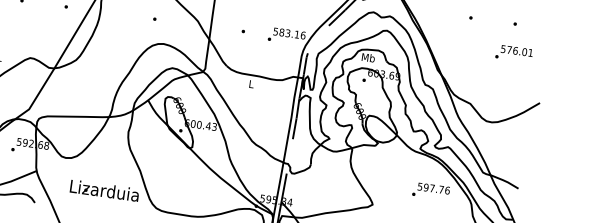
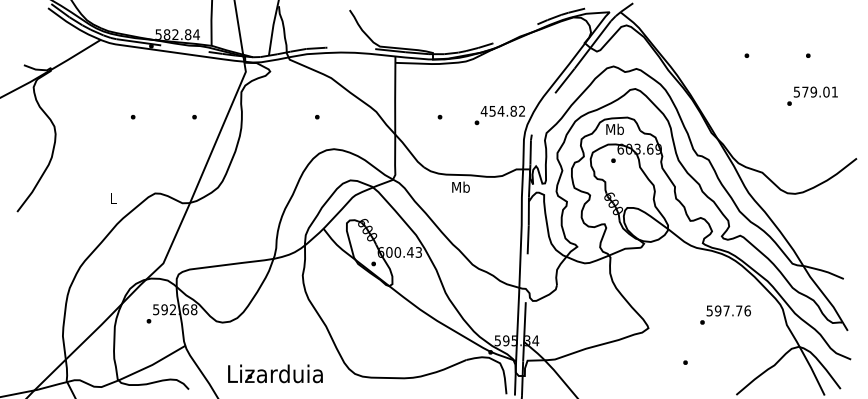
text: (289, 32) -> (502, 110), 583.16 -> 454.82
text: (515, 50) -> (813, 91), 576.01 -> 579.01
text: (251, 83) -> (460, 186), L -> Mb
text: (104, 190) -> (275, 373), moved
text: (431, 190) -> (725, 314), moved

